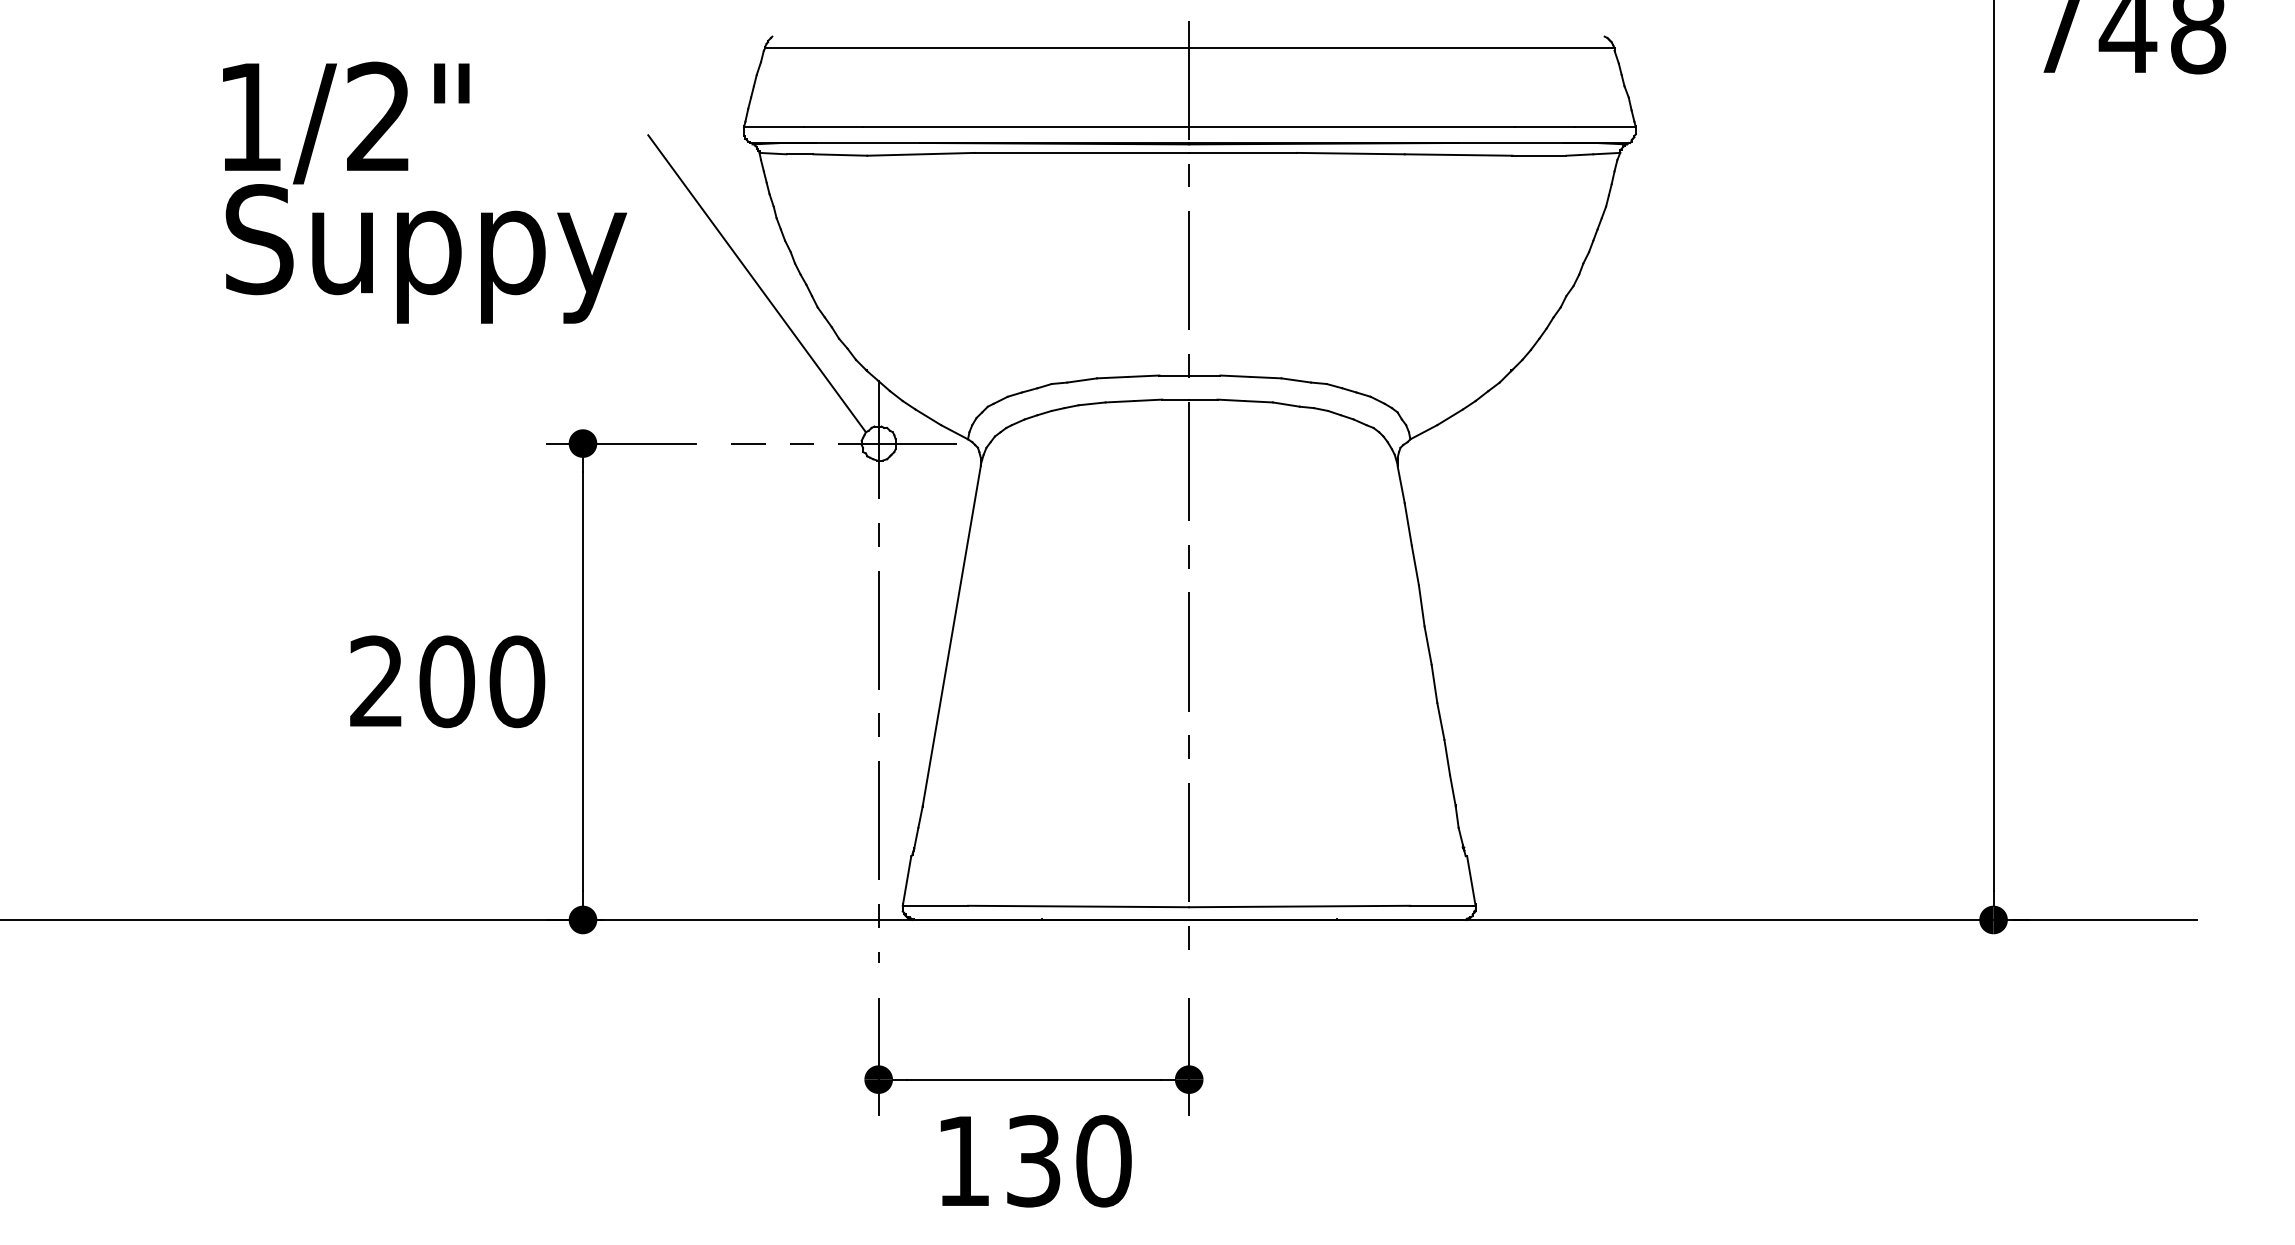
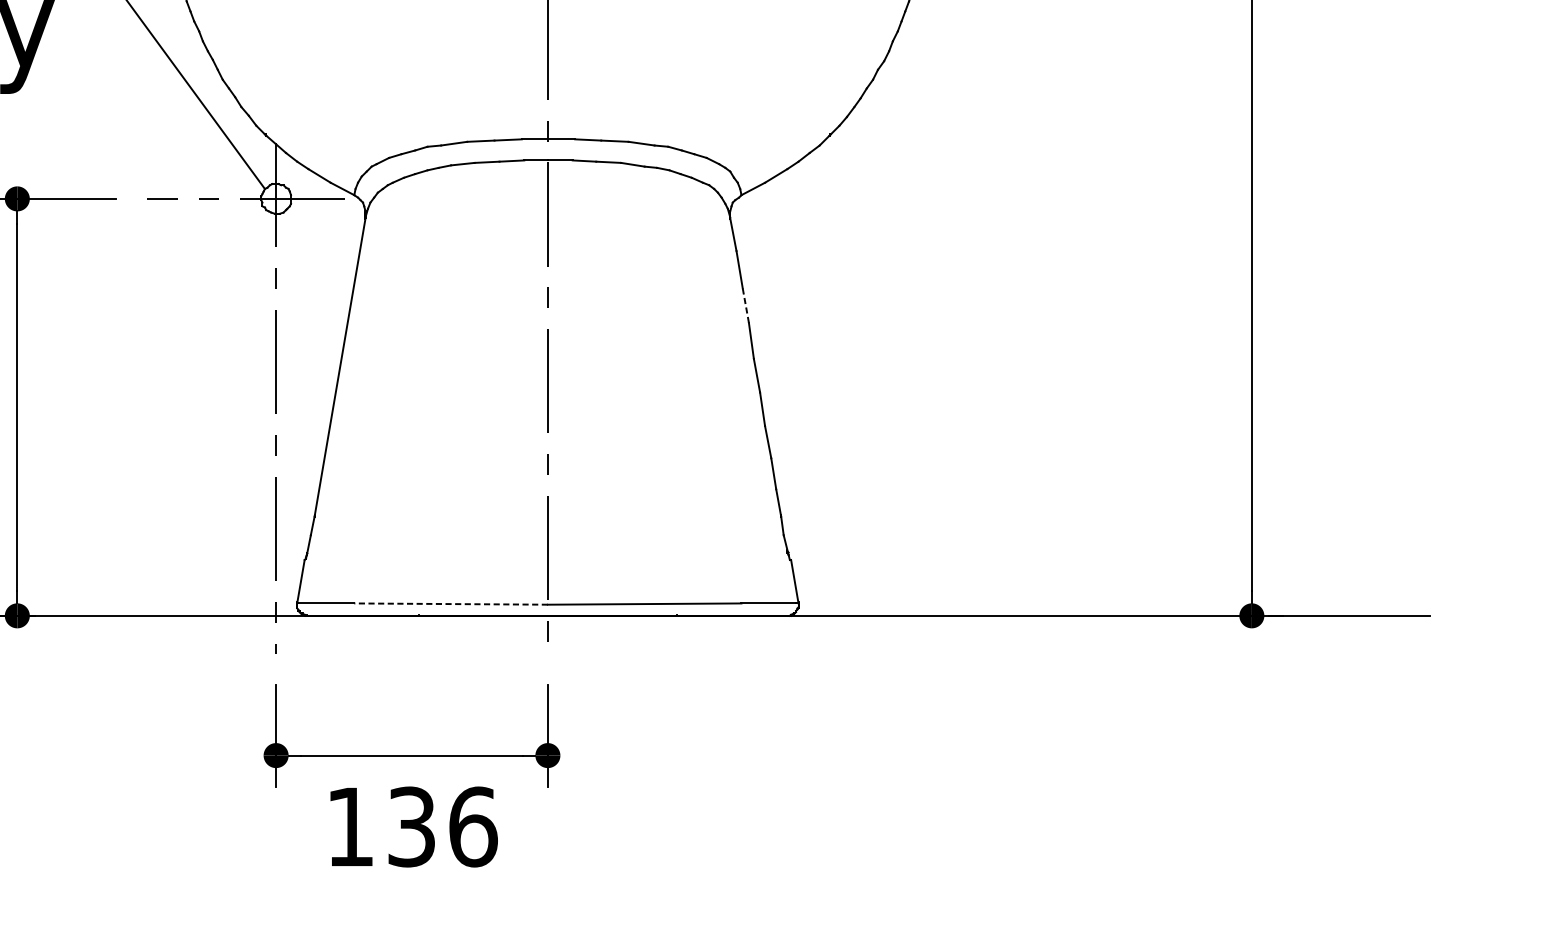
line: (1415, 565) -> (745, 305), solid -> dashed
line: (1078, 906) -> (451, 604), solid -> dashed
text: (1104, 1161) -> (473, 827), 130 -> 136

